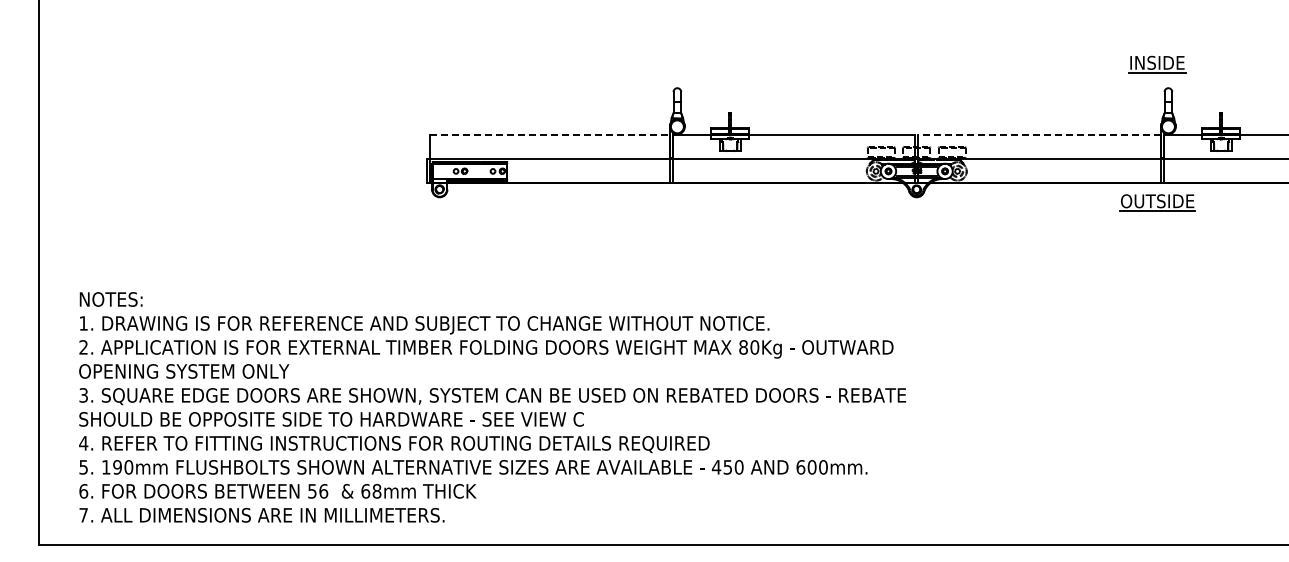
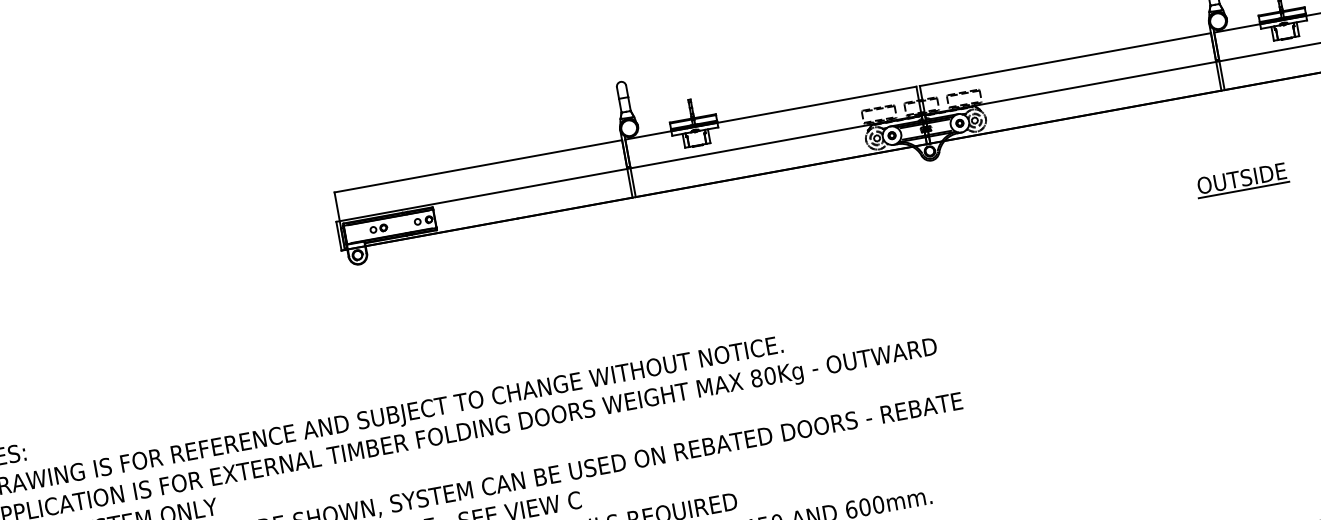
line: (550, 135) -> (478, 166), dashed -> solid
line: (1039, 135) -> (1065, 59), dashed -> solid
part: (1157, 202) -> (1242, 179), moved

